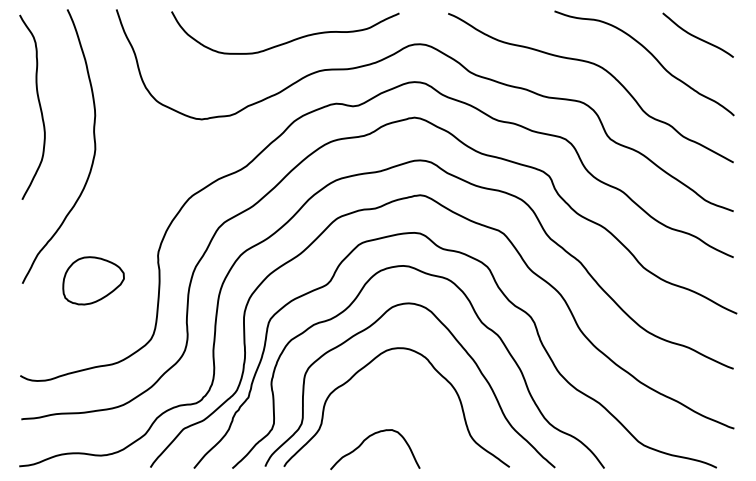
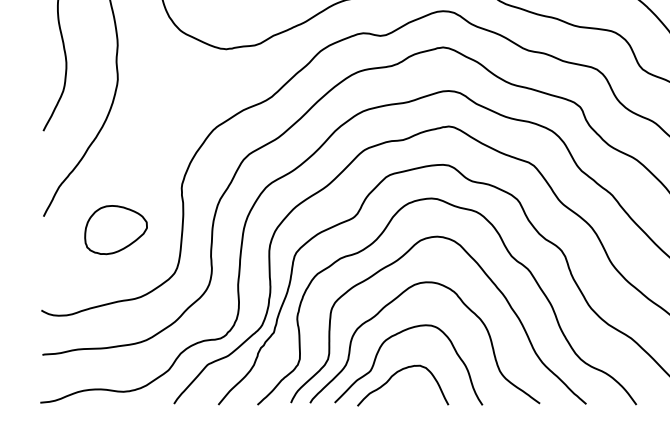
part: (93, 280) -> (115, 229), moved
curve: (366, 401) -> (394, 336), added

